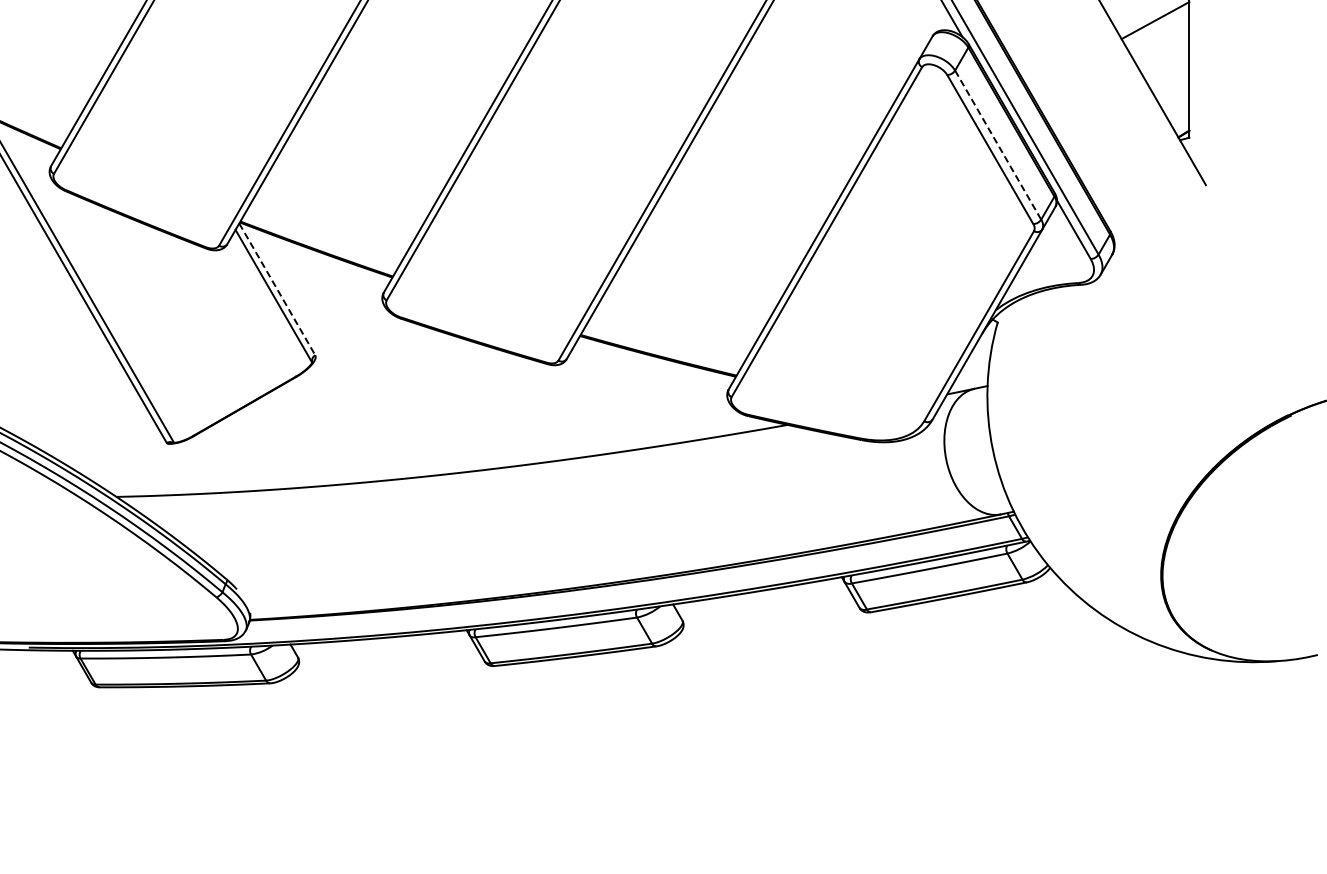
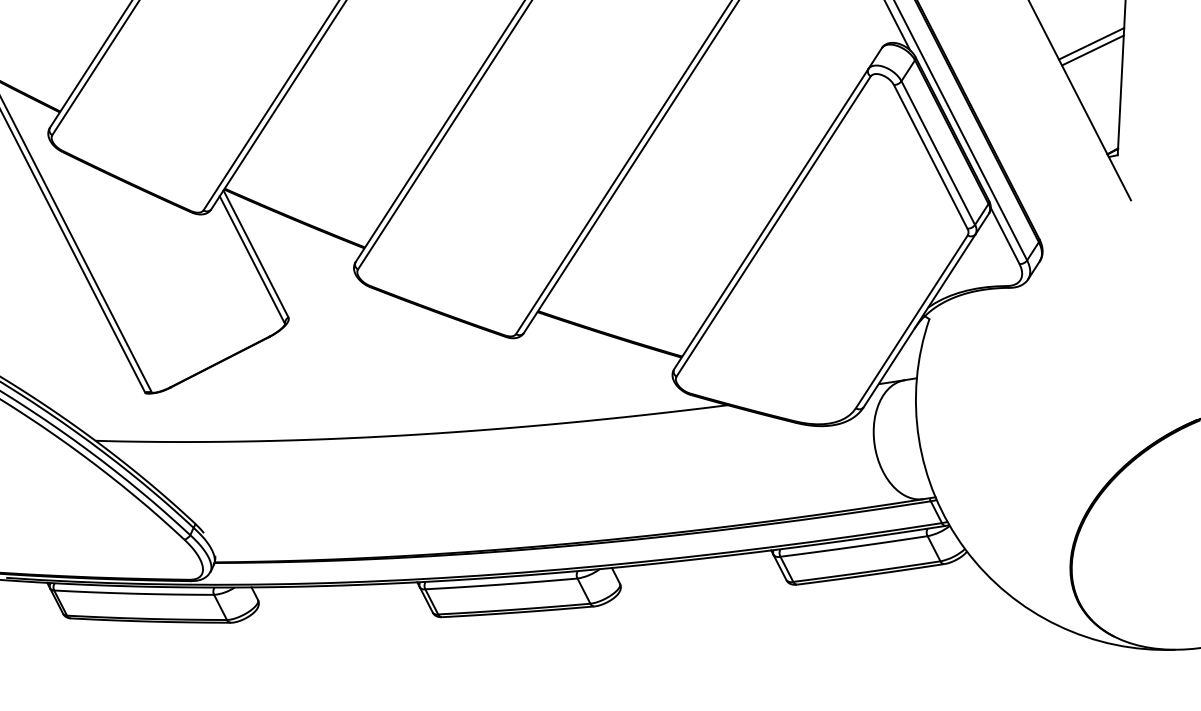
line: (1157, 27) -> (1093, 50), added
line: (998, 145) -> (938, 153), dashed -> solid
line: (277, 289) -> (256, 254), dashed -> solid

